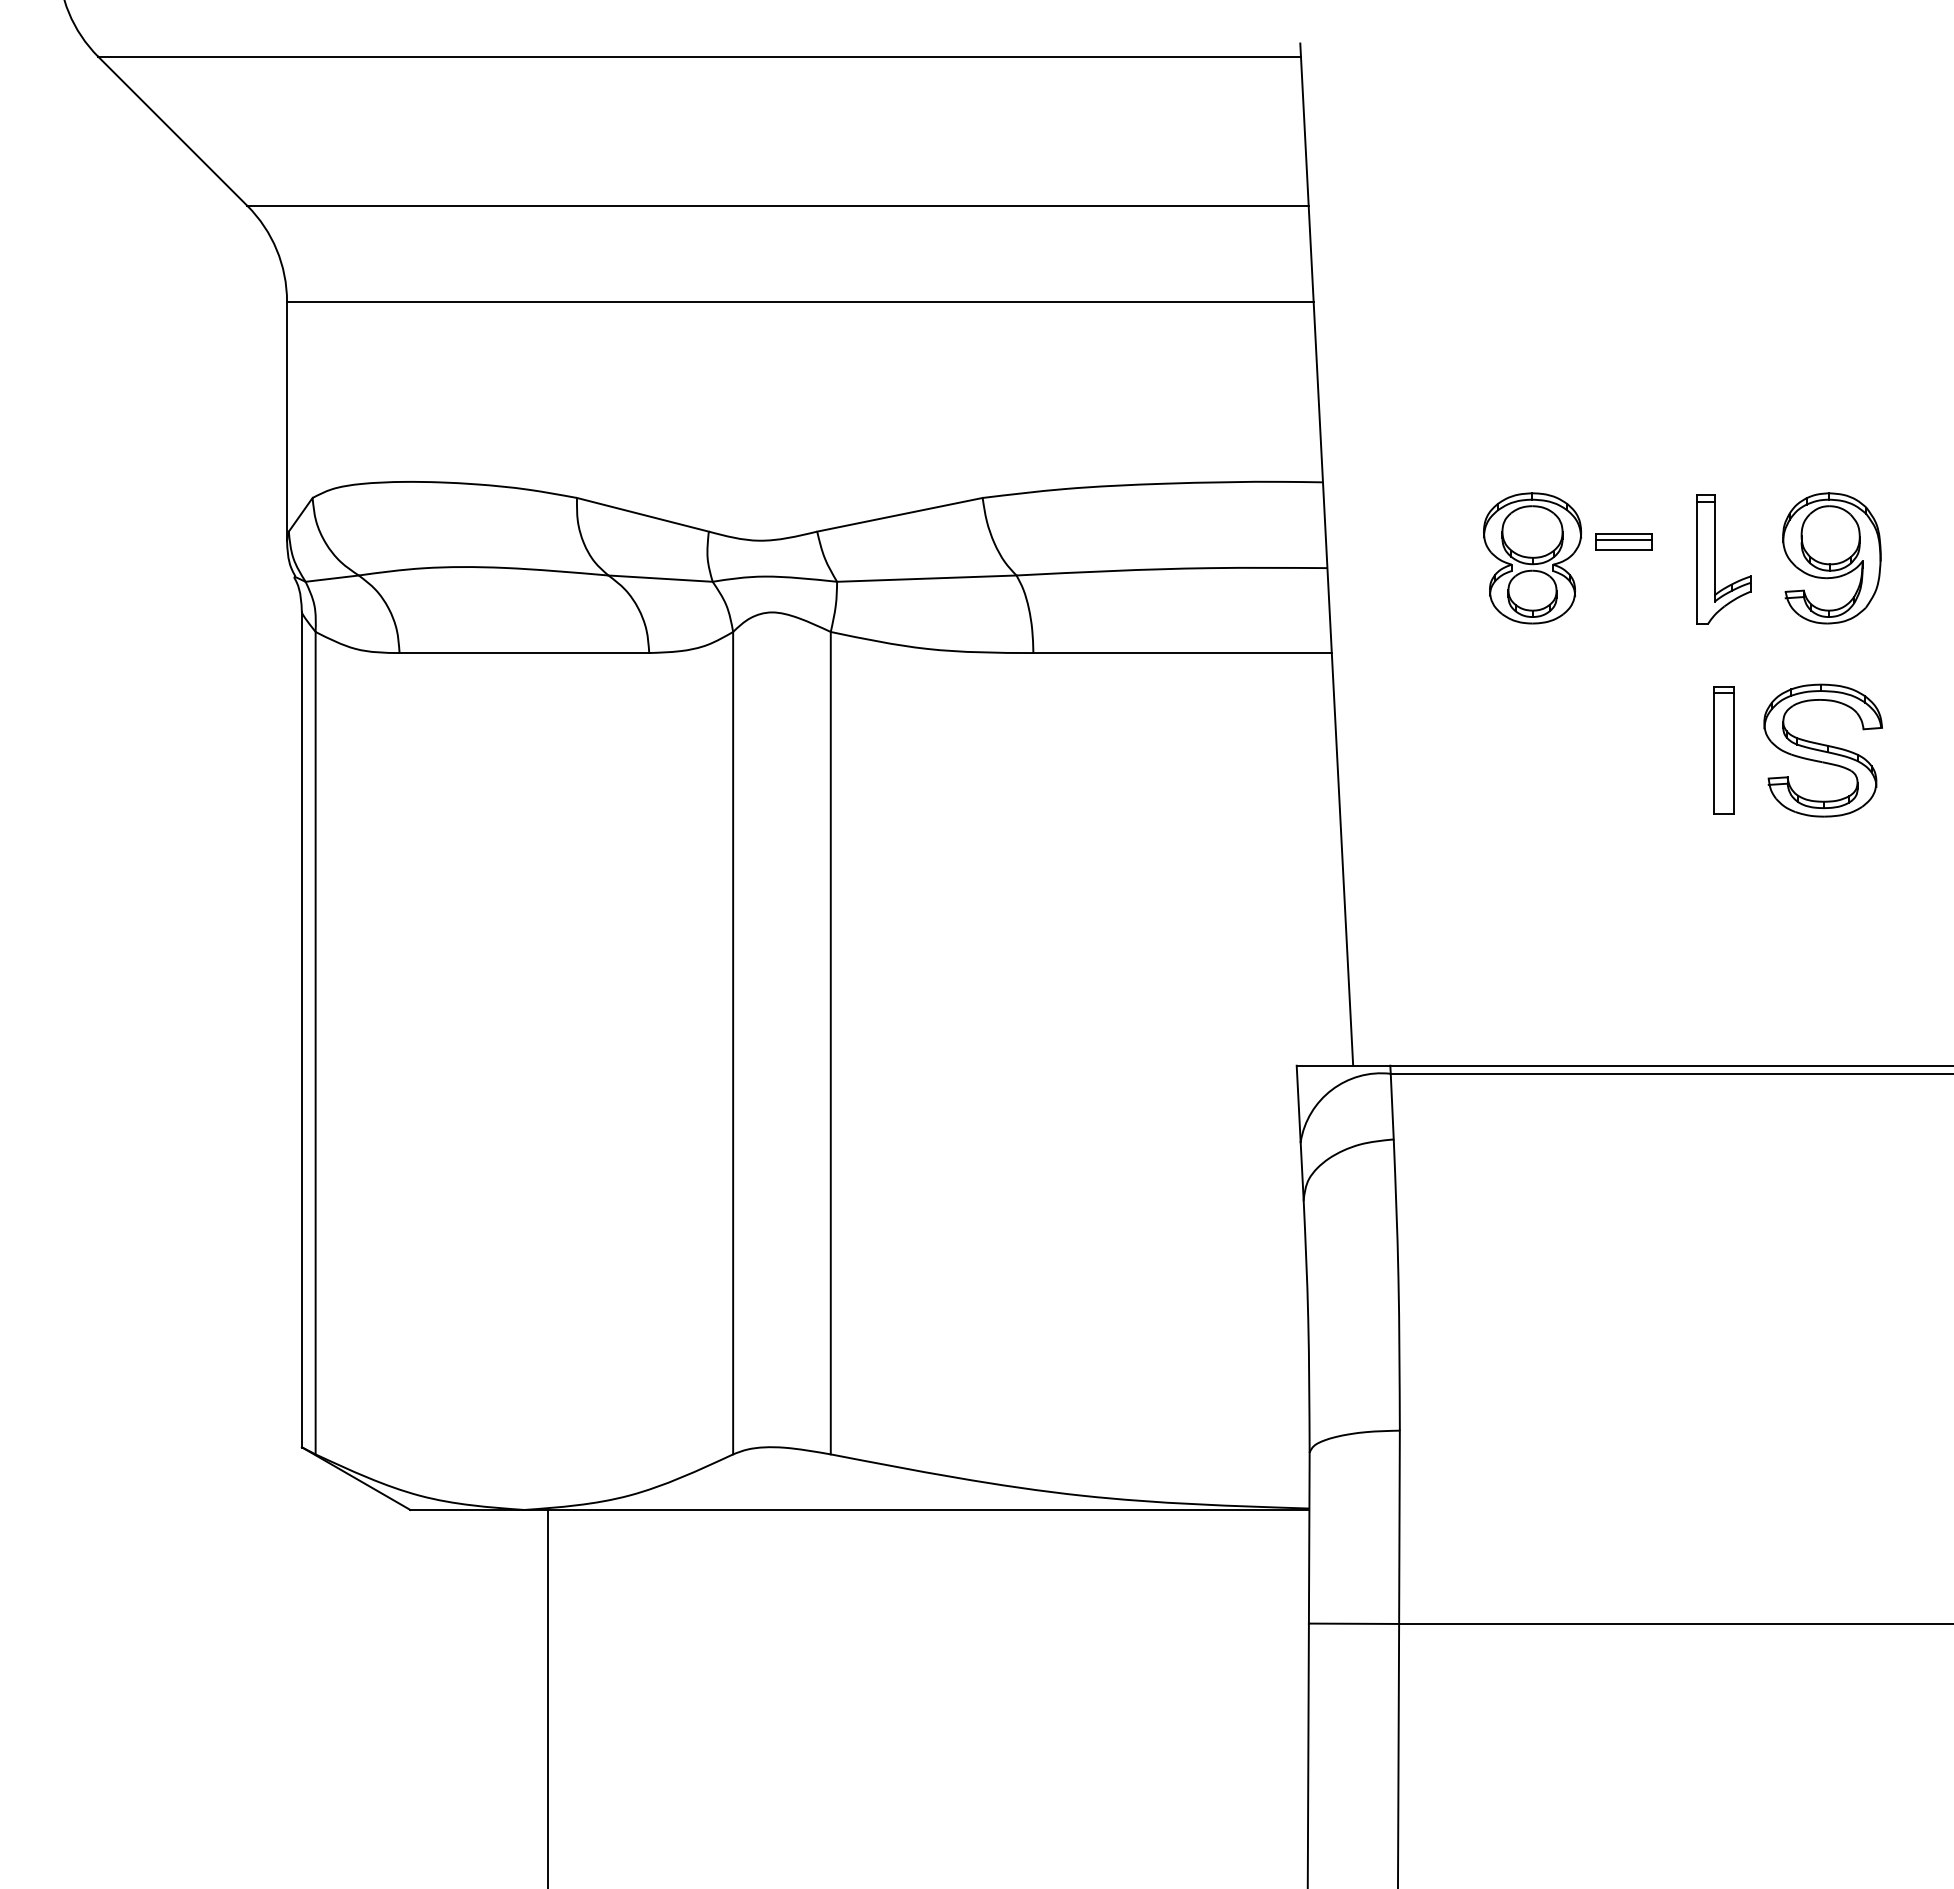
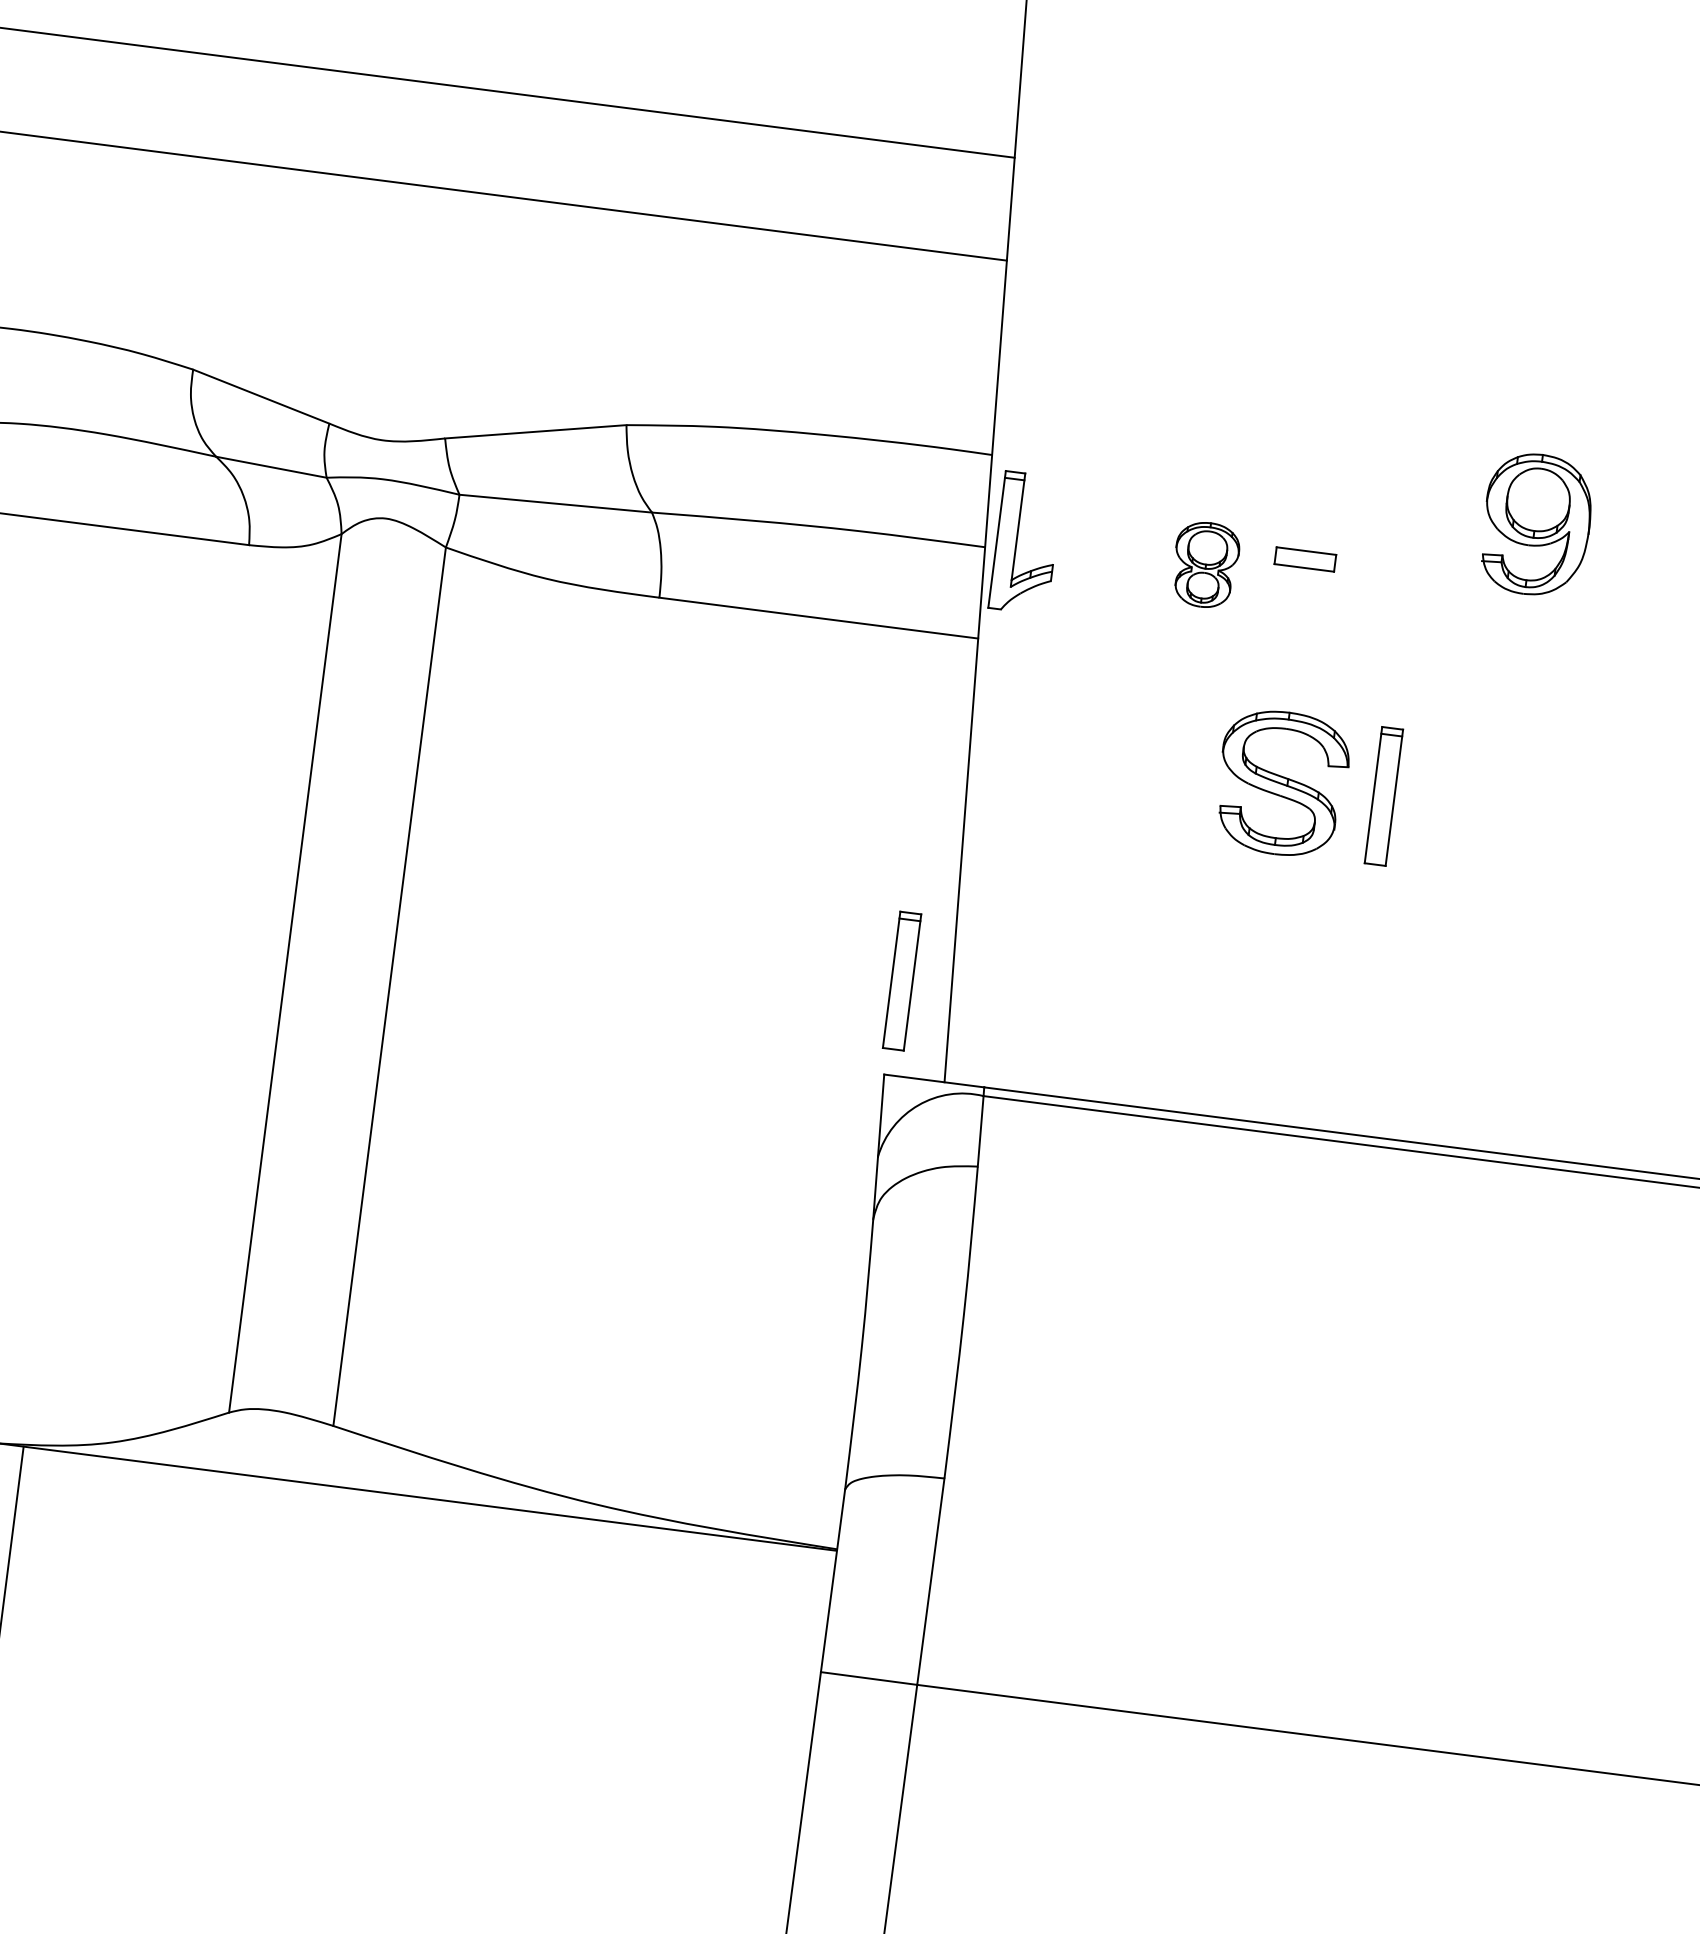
line: (1623, 540) -> (1305, 558), removed
part: (1532, 558) -> (1205, 565), size x0.6
part: (1831, 558) -> (1536, 524), moved
part: (1715, 559) -> (1017, 542), moved
part: (1822, 750) -> (1281, 783), moved
part: (1301, 977) -> (901, 980), added

